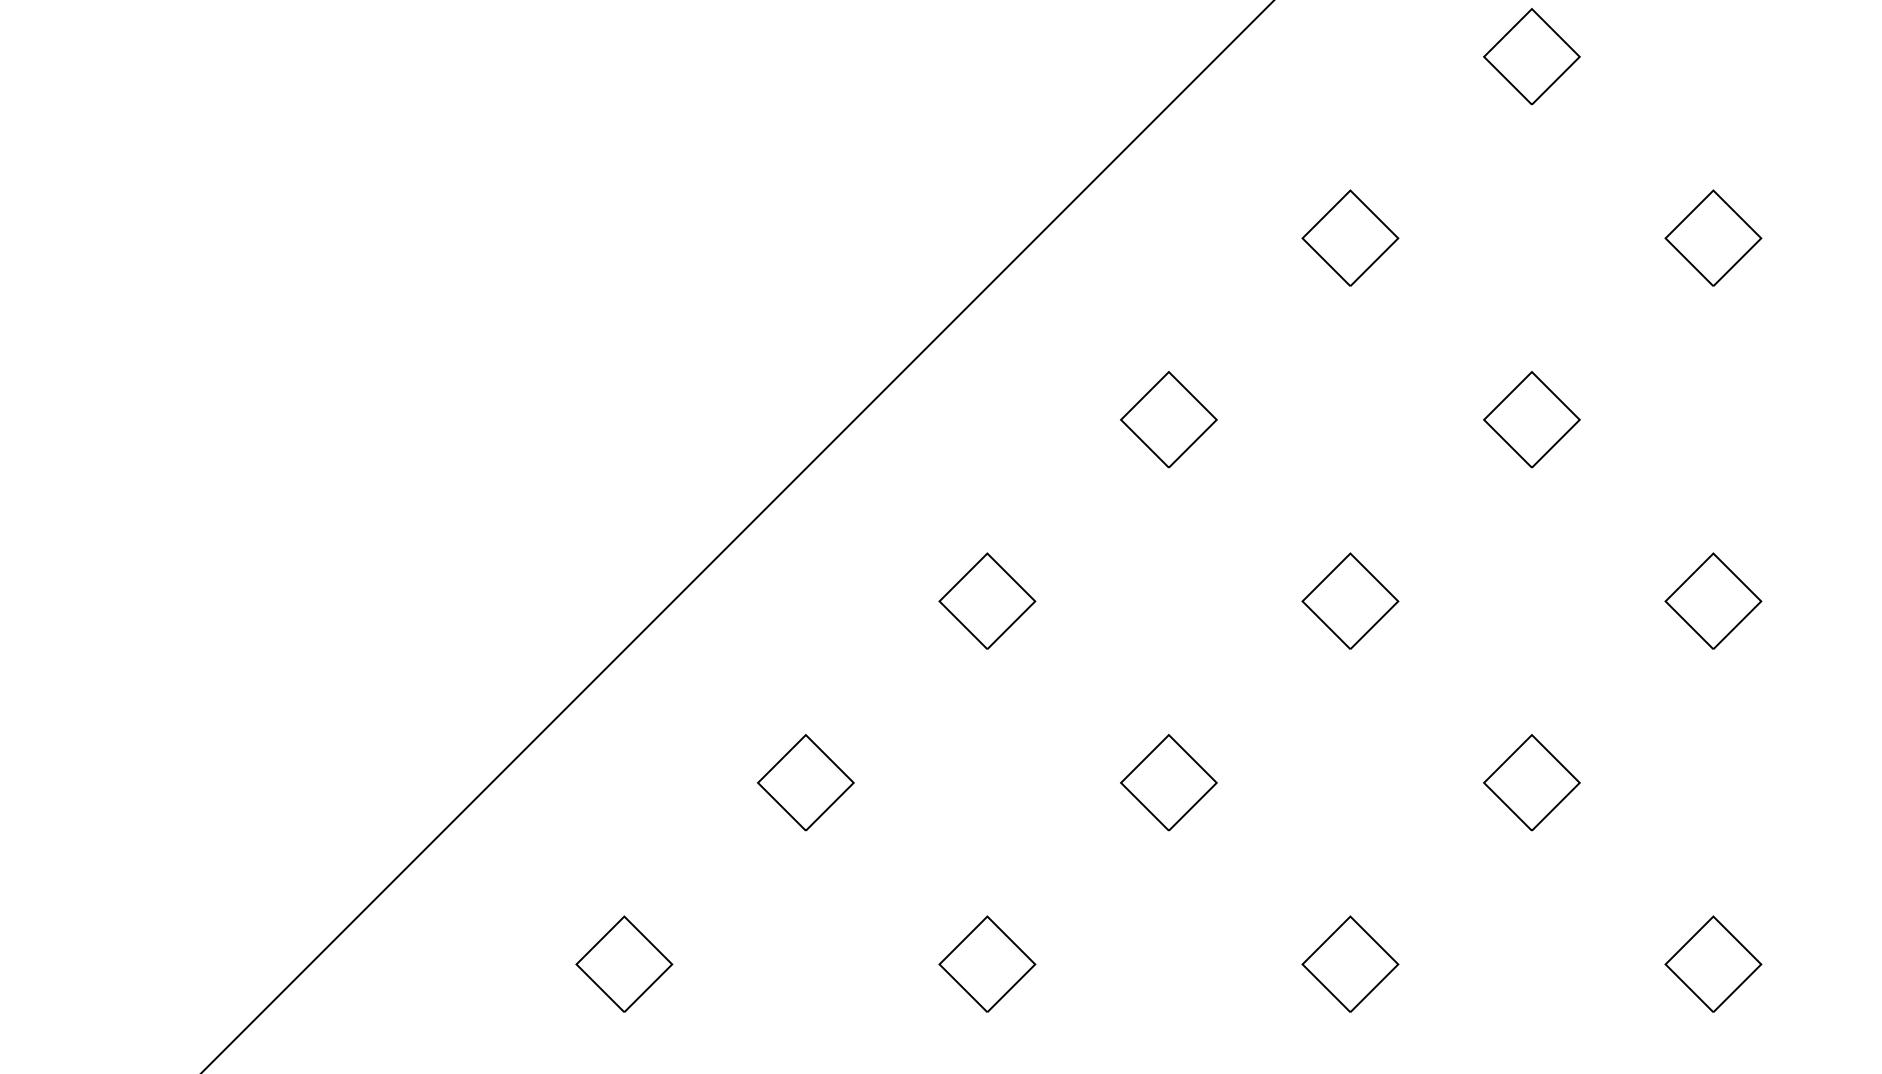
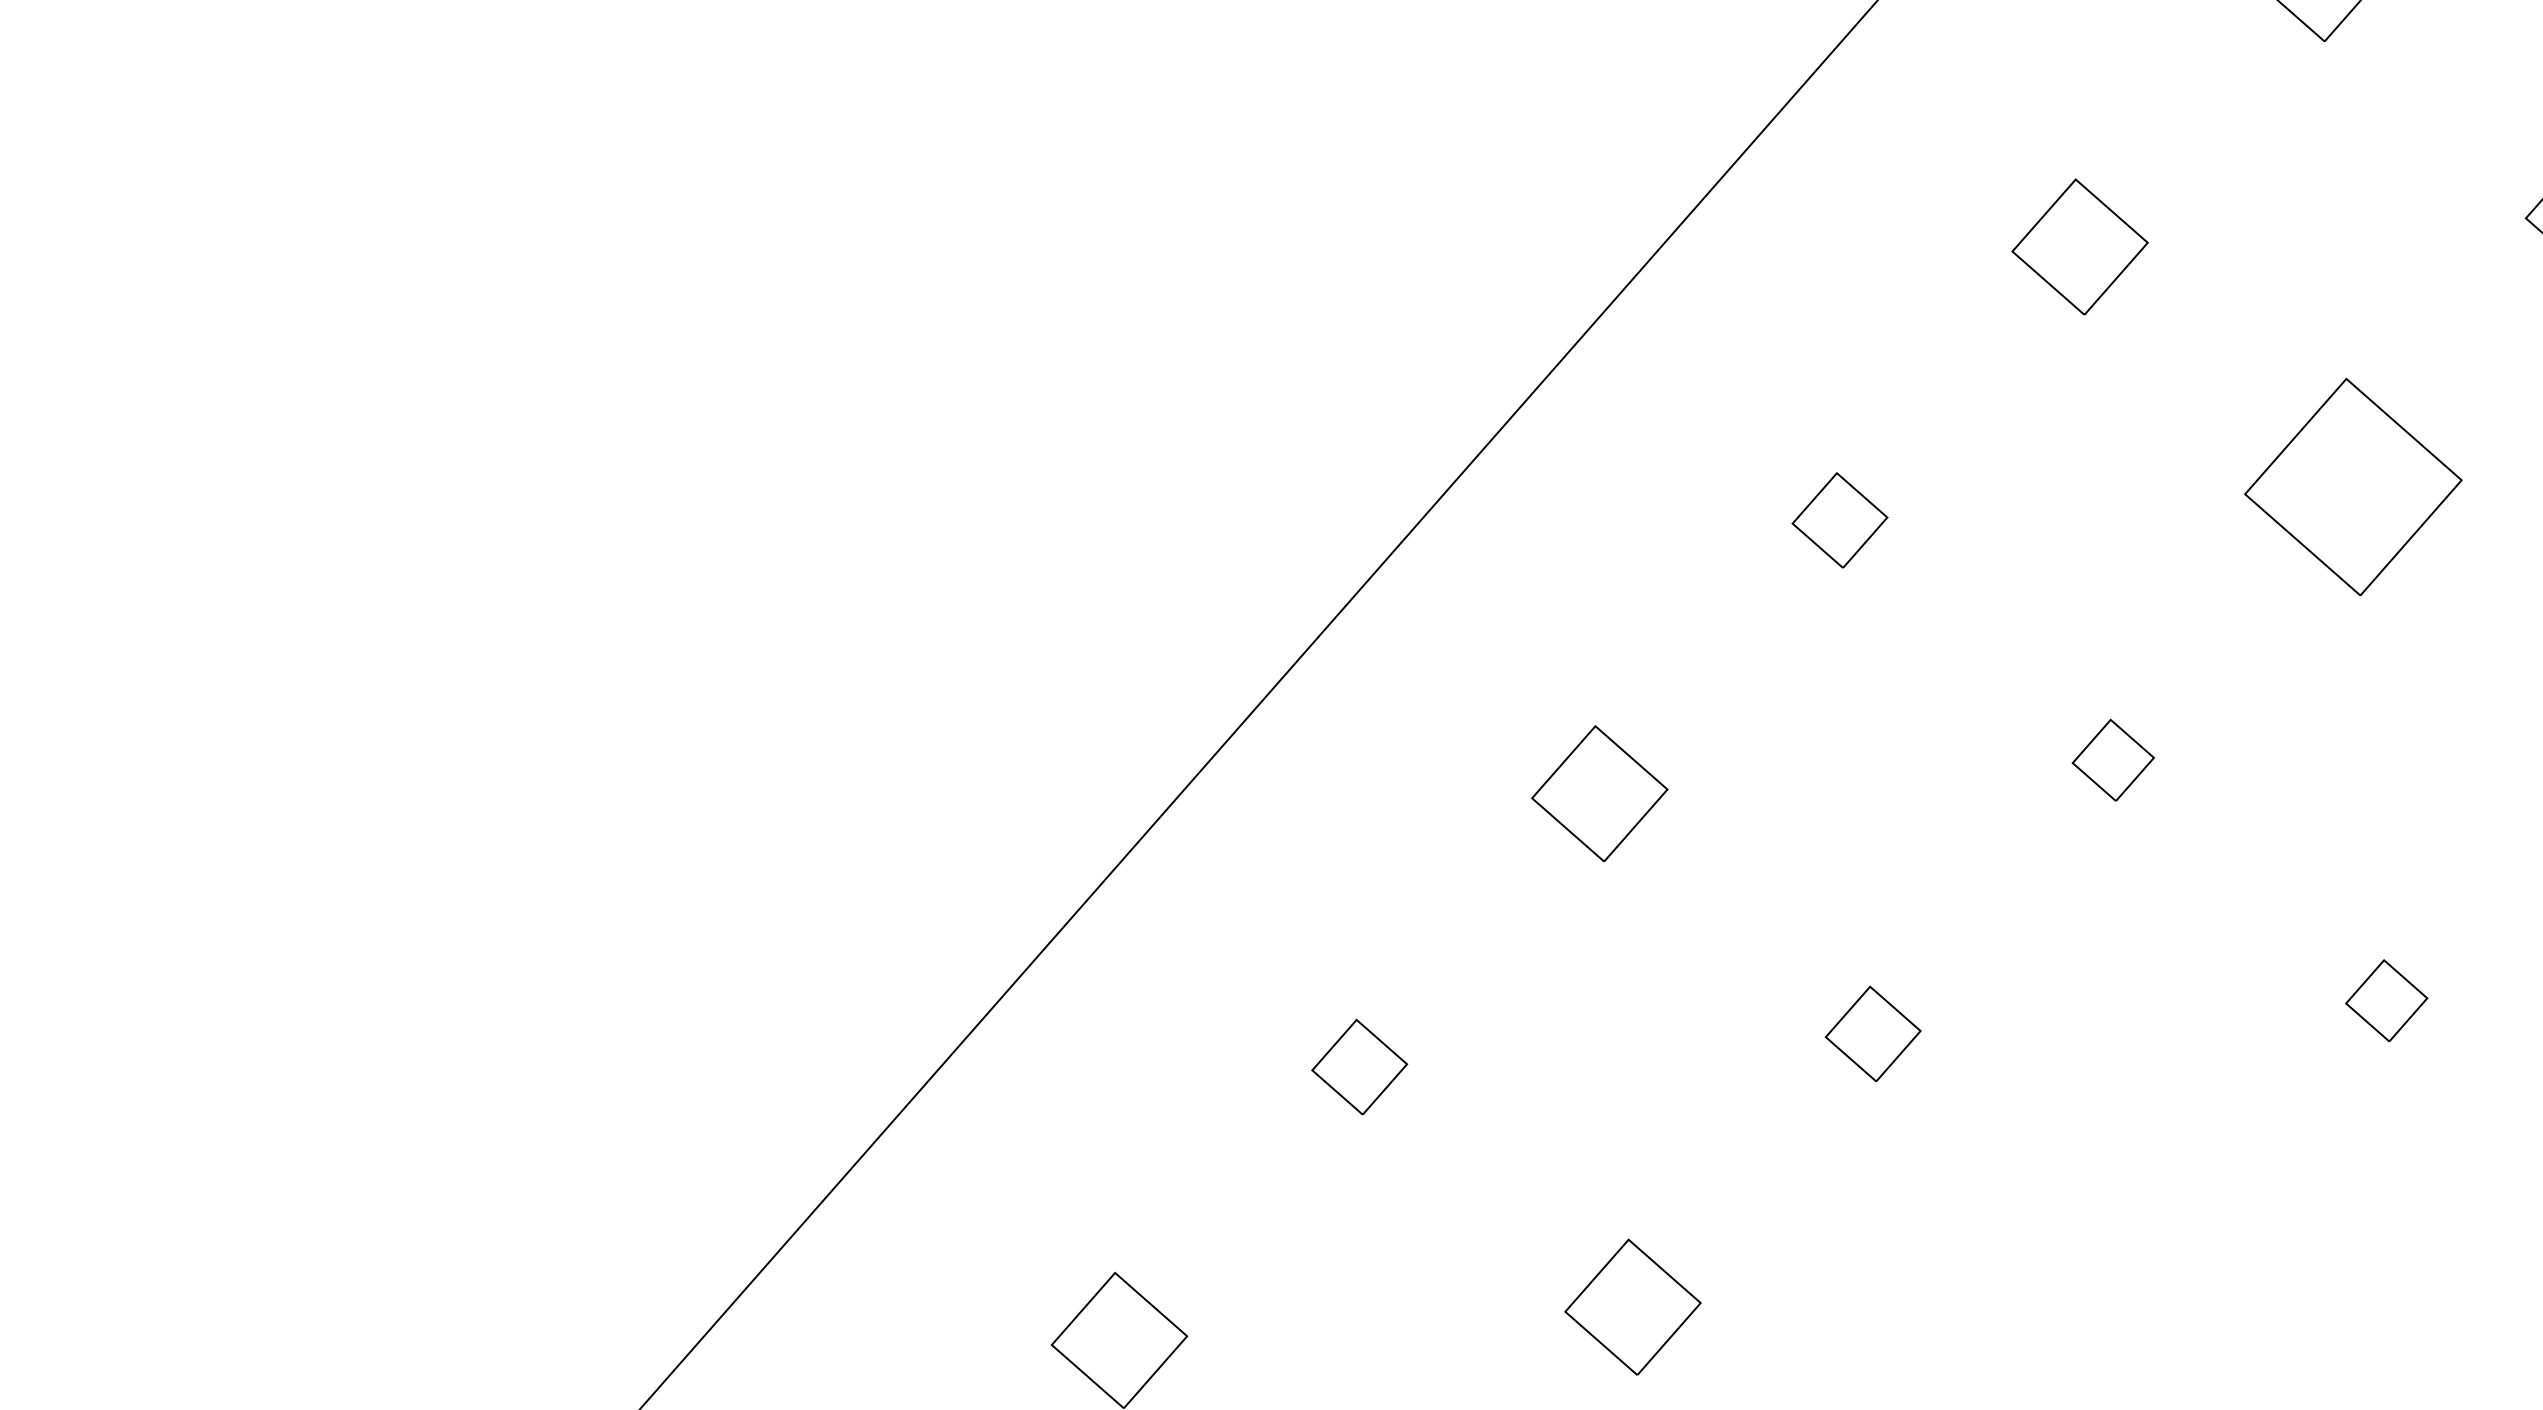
part: (1168, 419) -> (1839, 520), size x0.7
part: (1531, 419) -> (2352, 486), size x1.6
part: (1350, 600) -> (2113, 759), size x0.6
part: (805, 782) -> (1359, 1066), size x0.7
part: (1168, 782) -> (1872, 1033), size x0.7
part: (1531, 782) -> (2386, 1000), size x0.6
part: (1350, 963) -> (2146, 1272), removed

